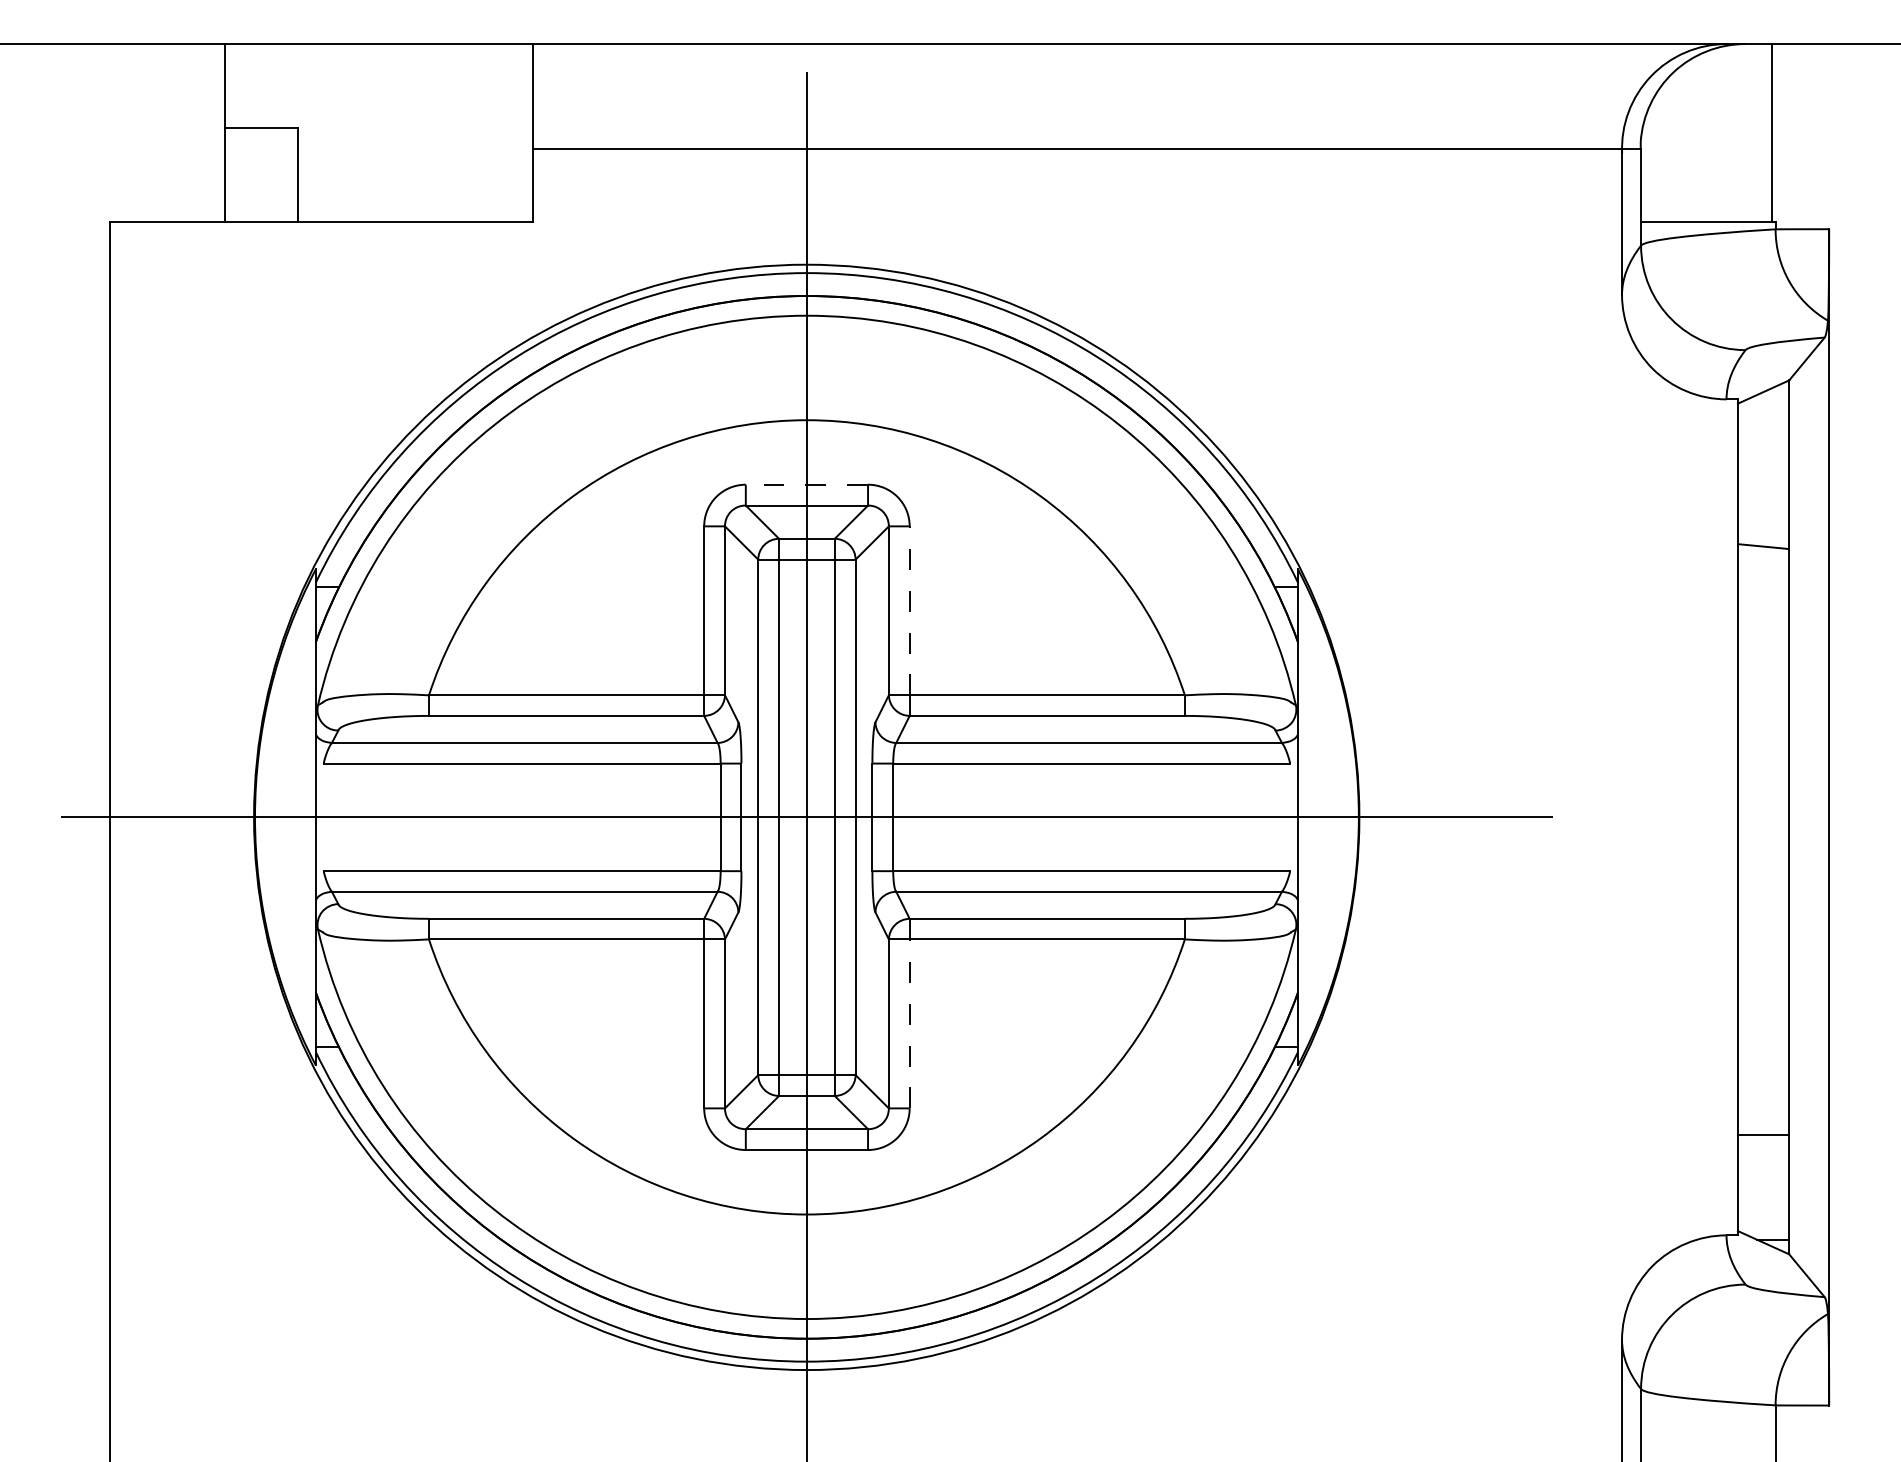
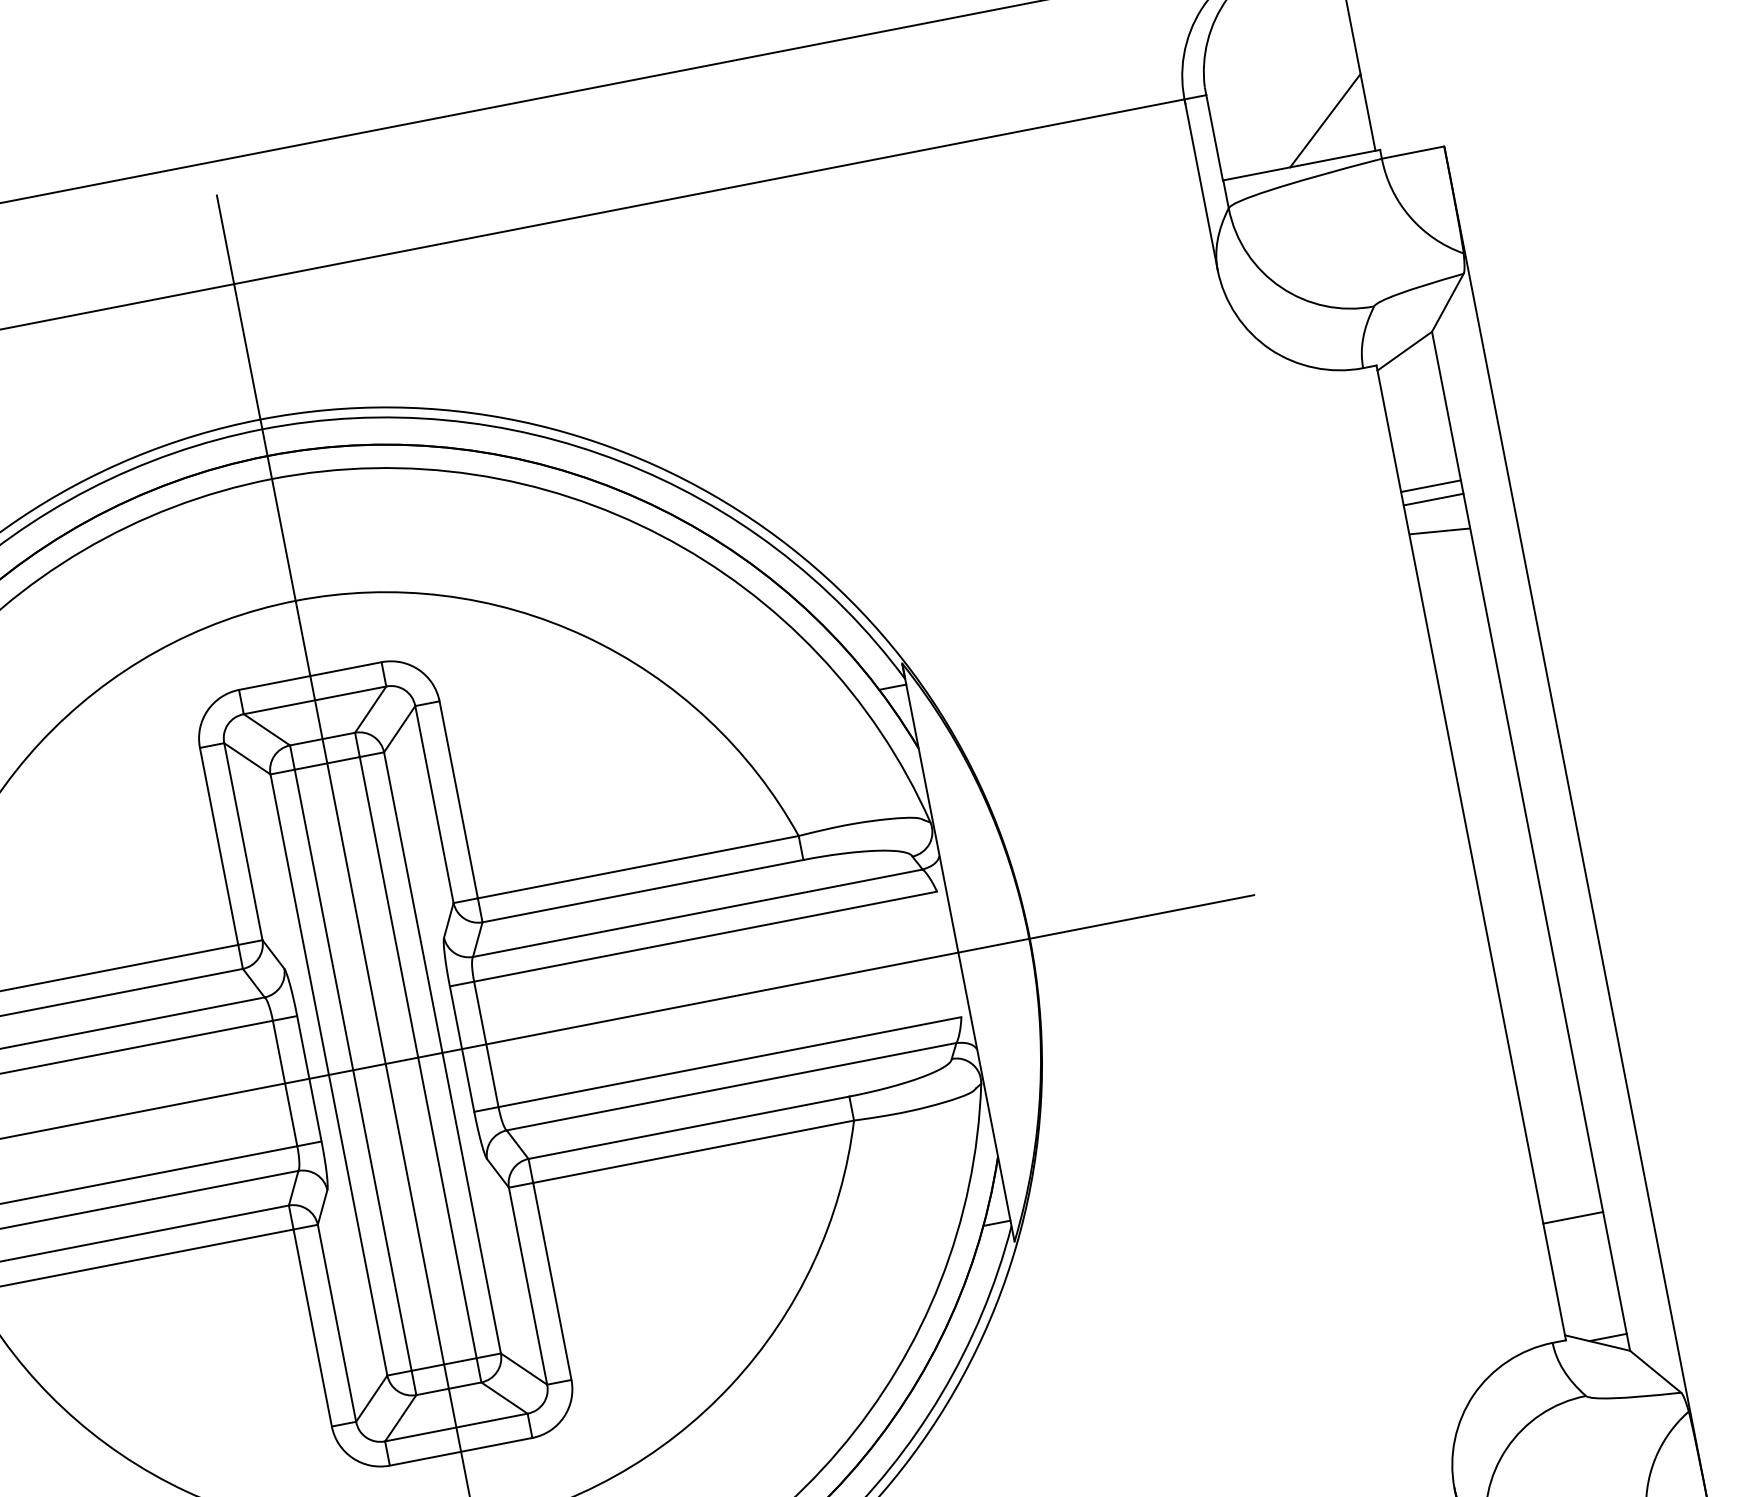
line: (1734, 188) -> (1324, 120), added
line: (806, 484) -> (309, 675), dashed -> solid
line: (1763, 507) -> (1430, 485), added
line: (1763, 519) -> (1433, 499), added
line: (909, 610) -> (458, 799), dashed -> solid
line: (909, 1023) -> (552, 1281), dashed -> solid

